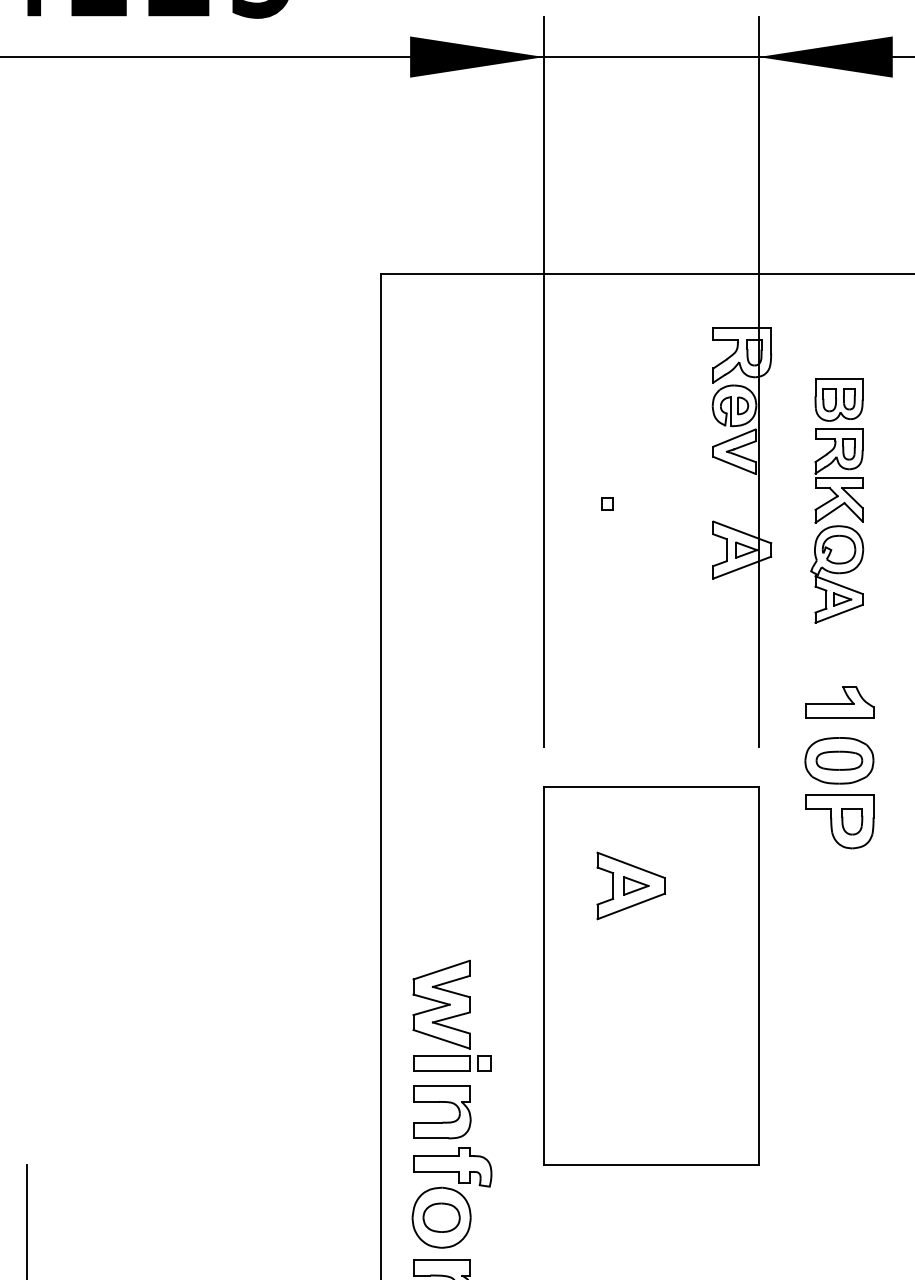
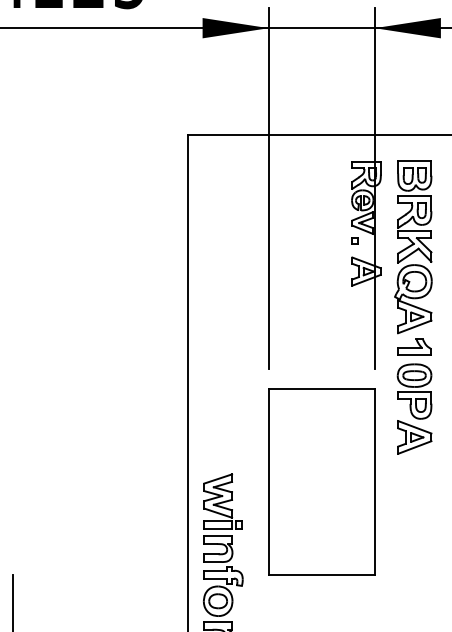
part: (837, 501) -> (413, 247), size x1.43
part: (606, 503) -> (354, 240), moved
part: (630, 886) -> (414, 437), moved

